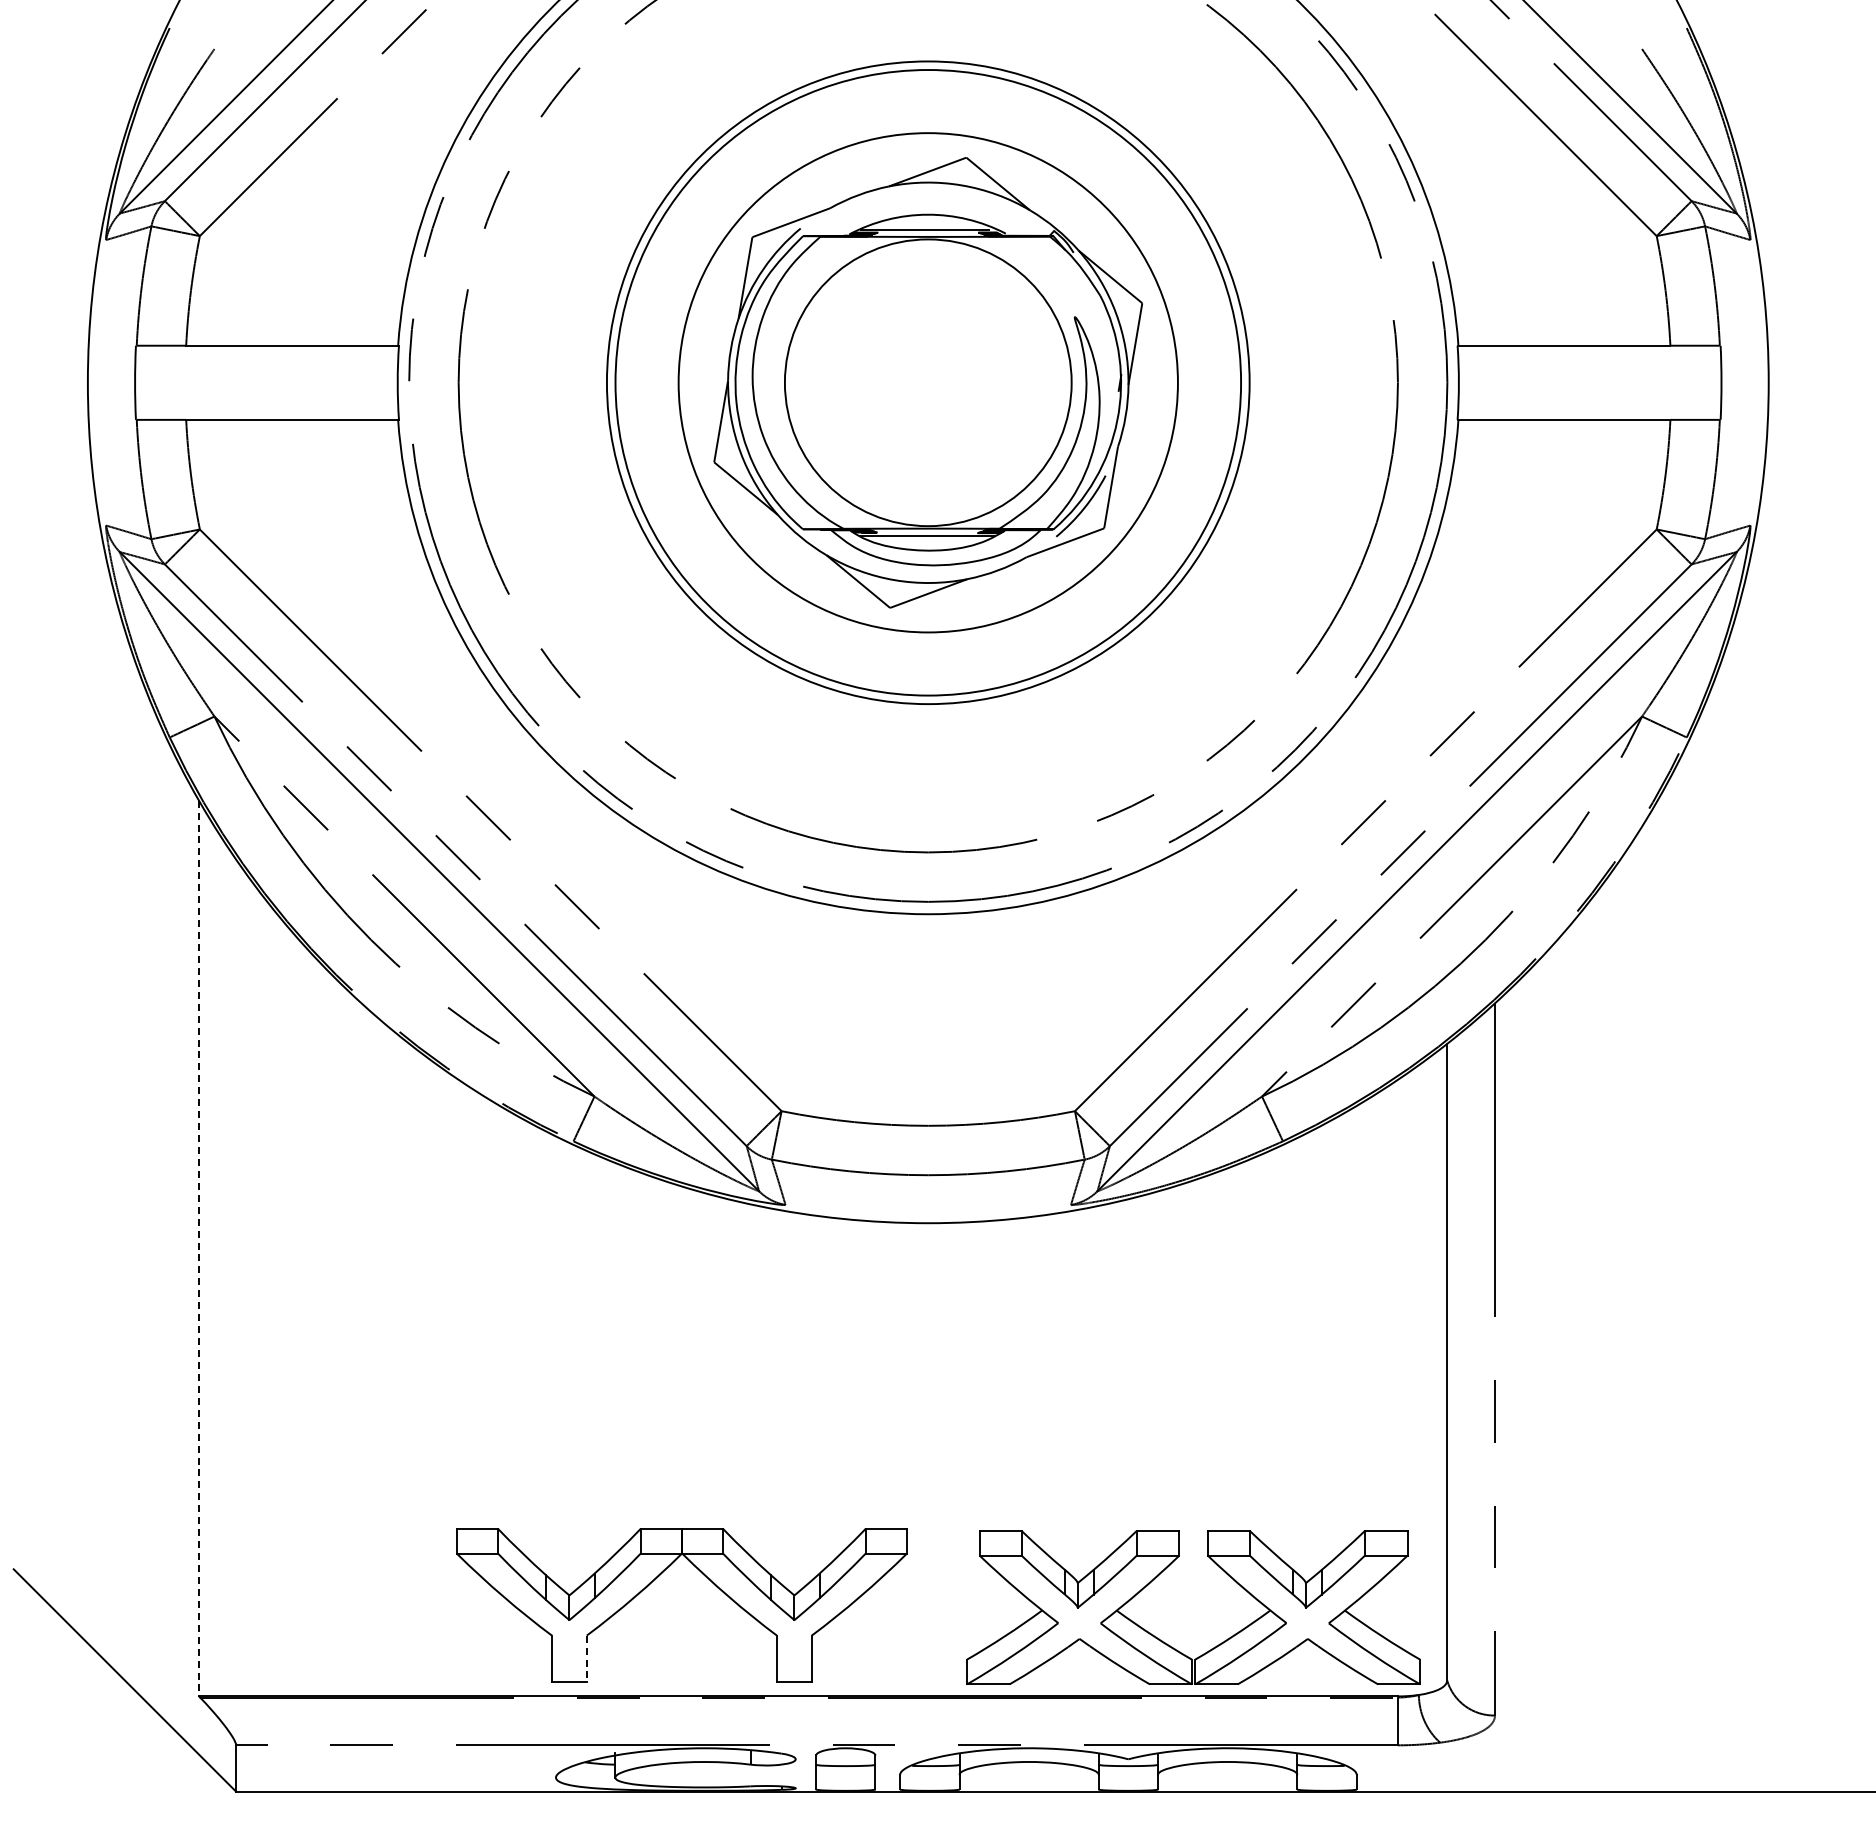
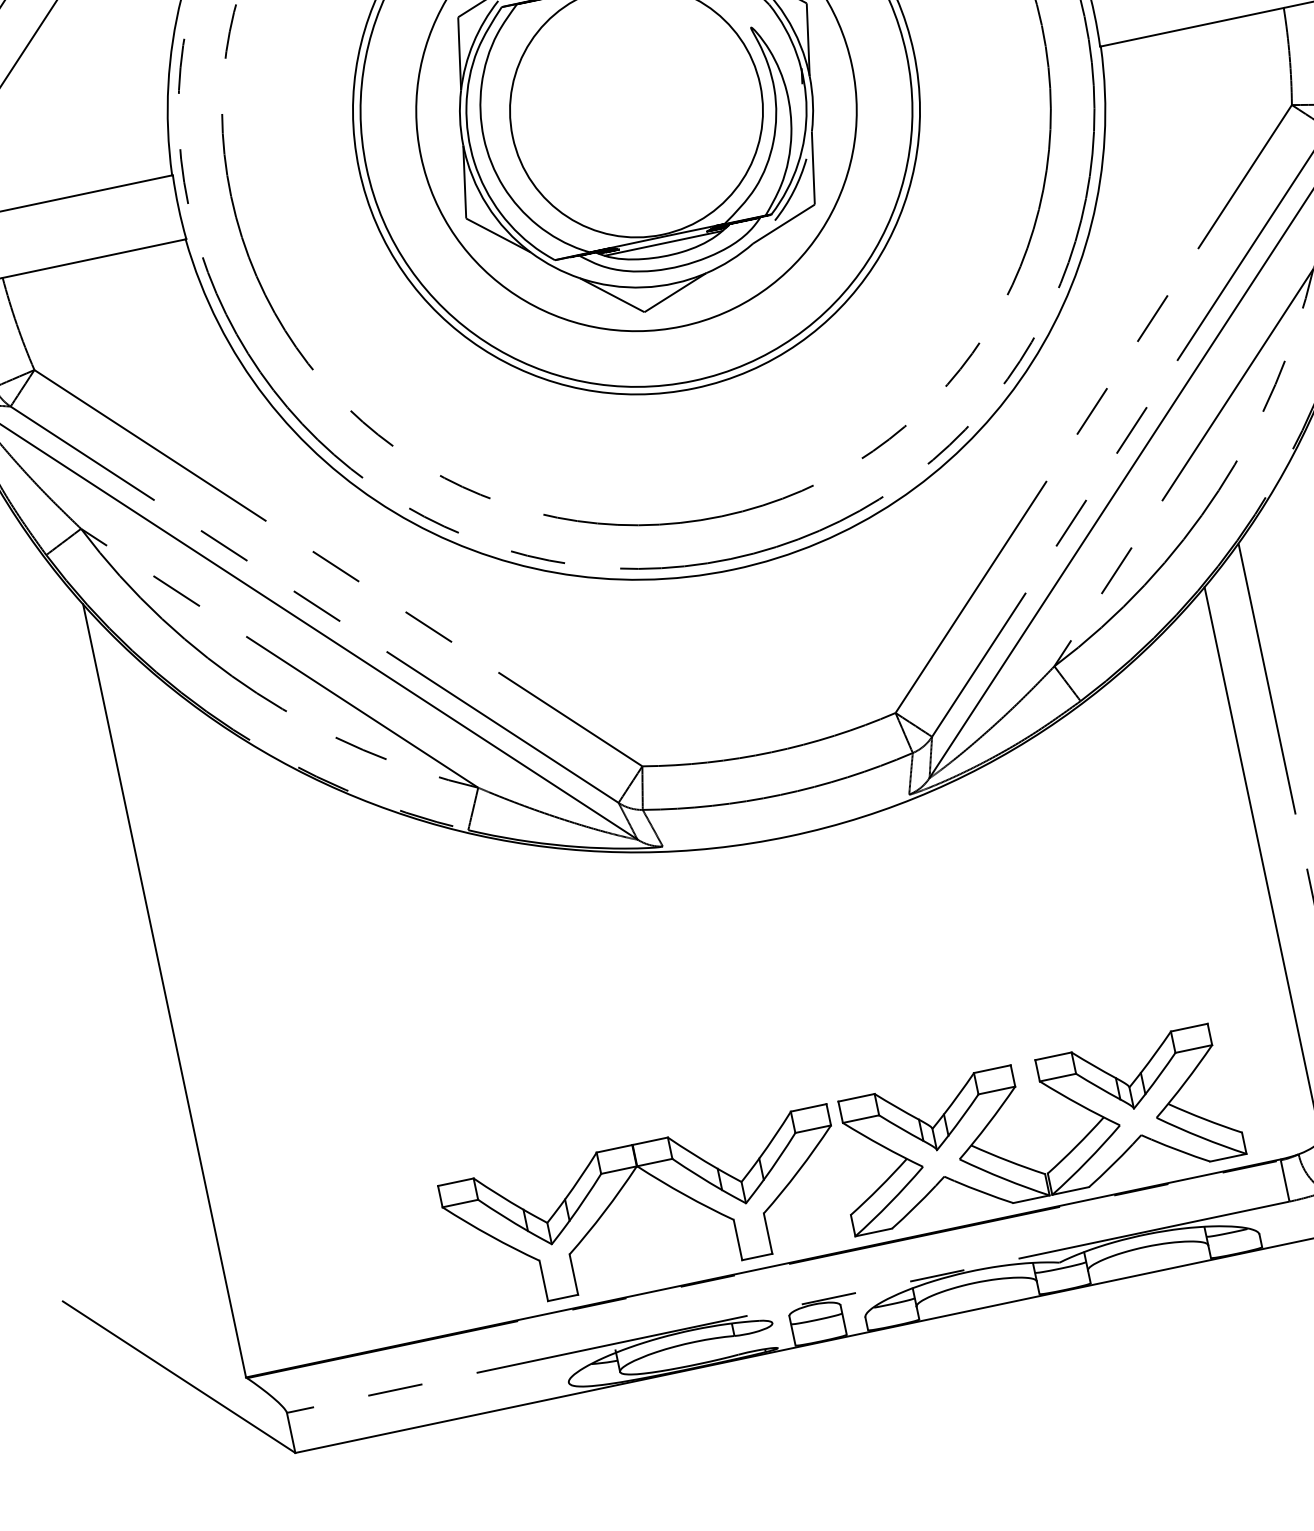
line: (199, 1248) -> (164, 990), dashed -> solid
part: (1172, 1646) -> (1025, 1166), moved
line: (586, 1659) -> (573, 1275), dashed -> solid

